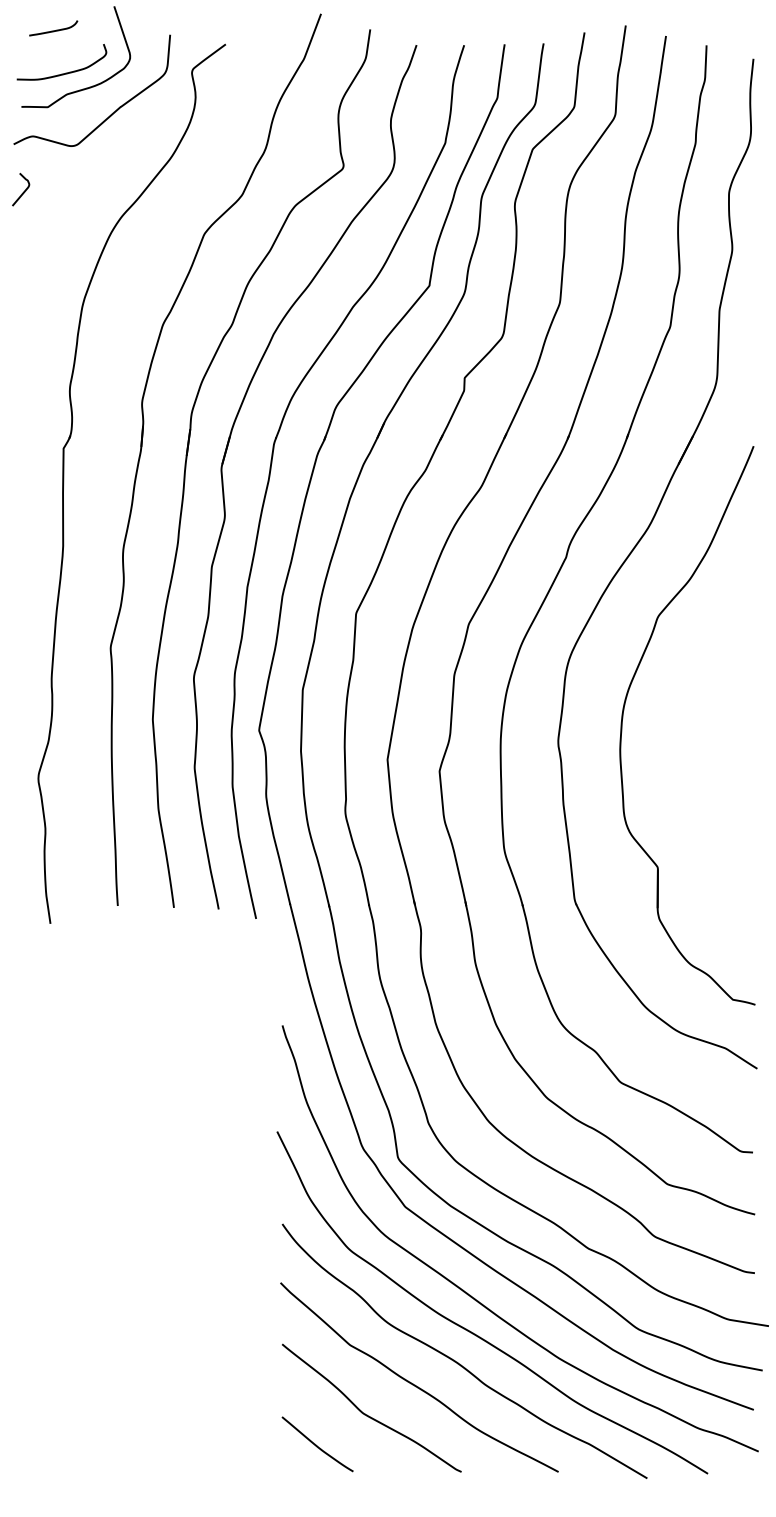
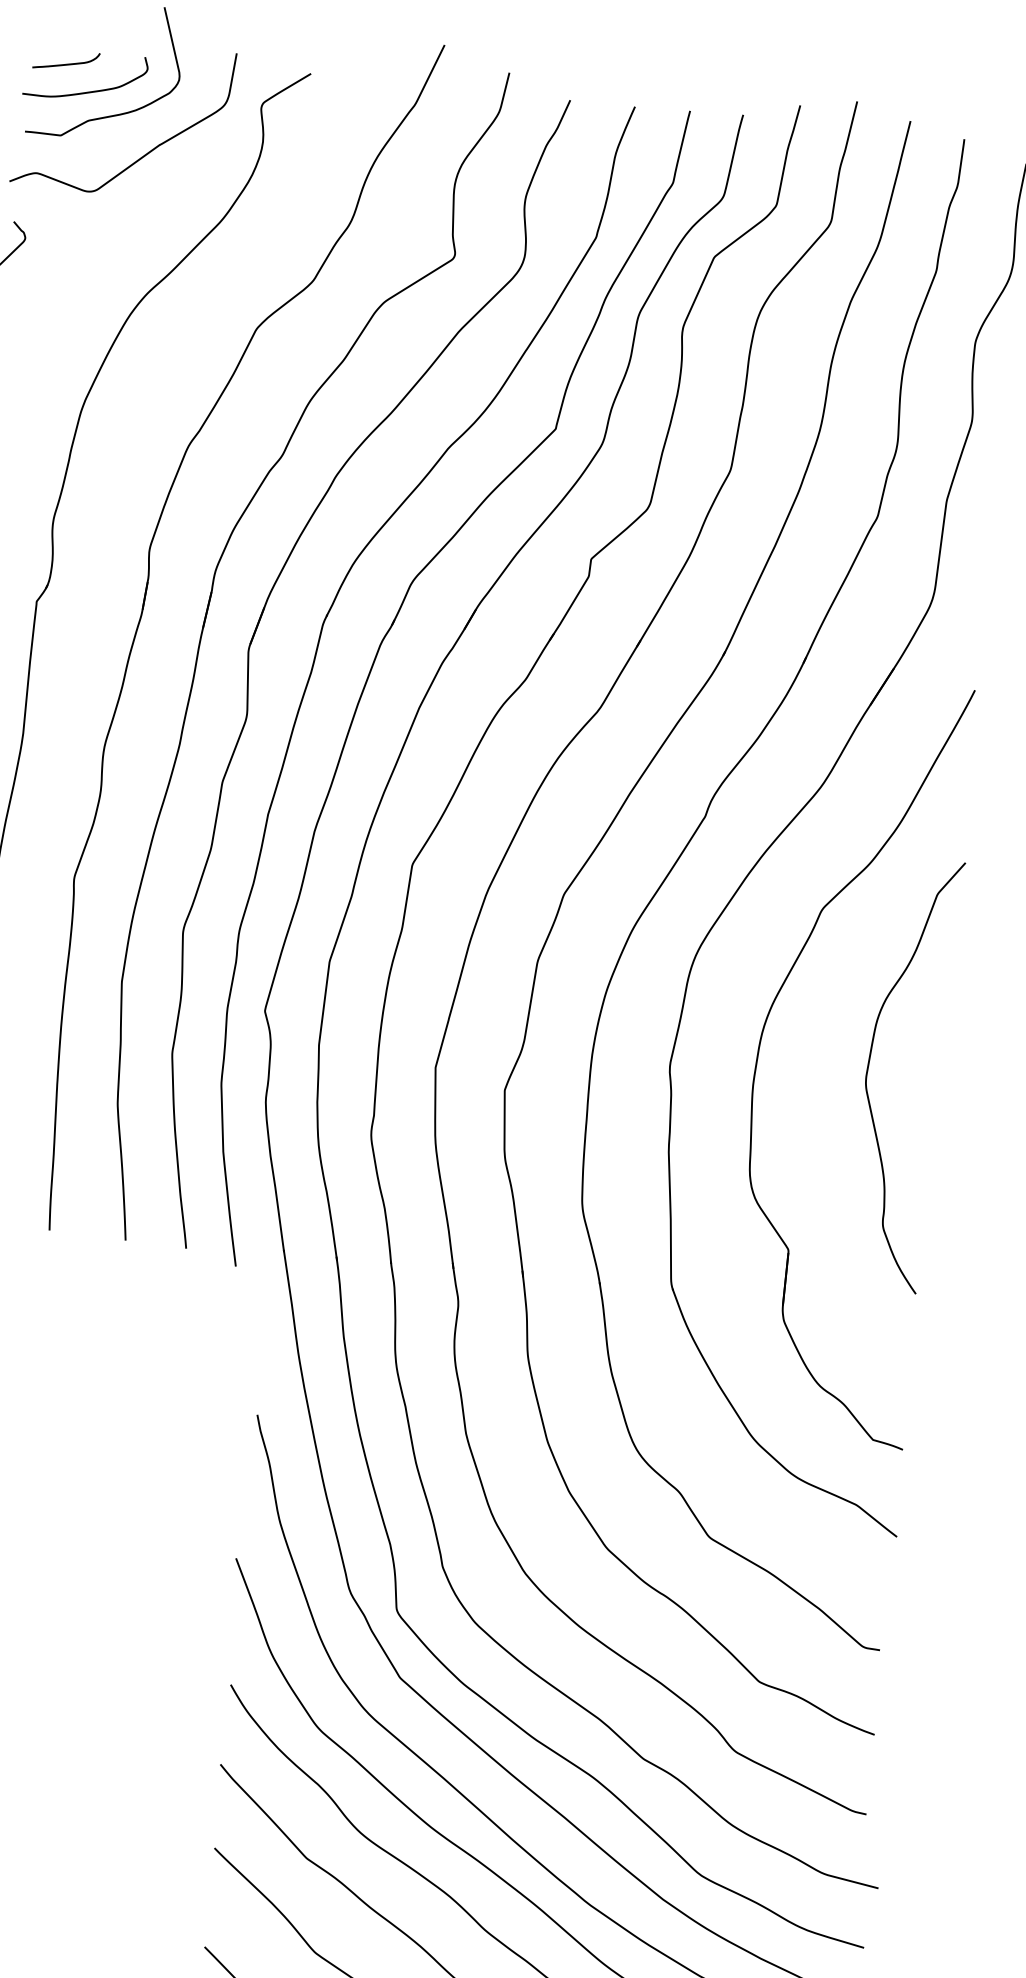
curve: (53, 30) -> (66, 63), moved
curve: (703, 731) -> (868, 1071), added

